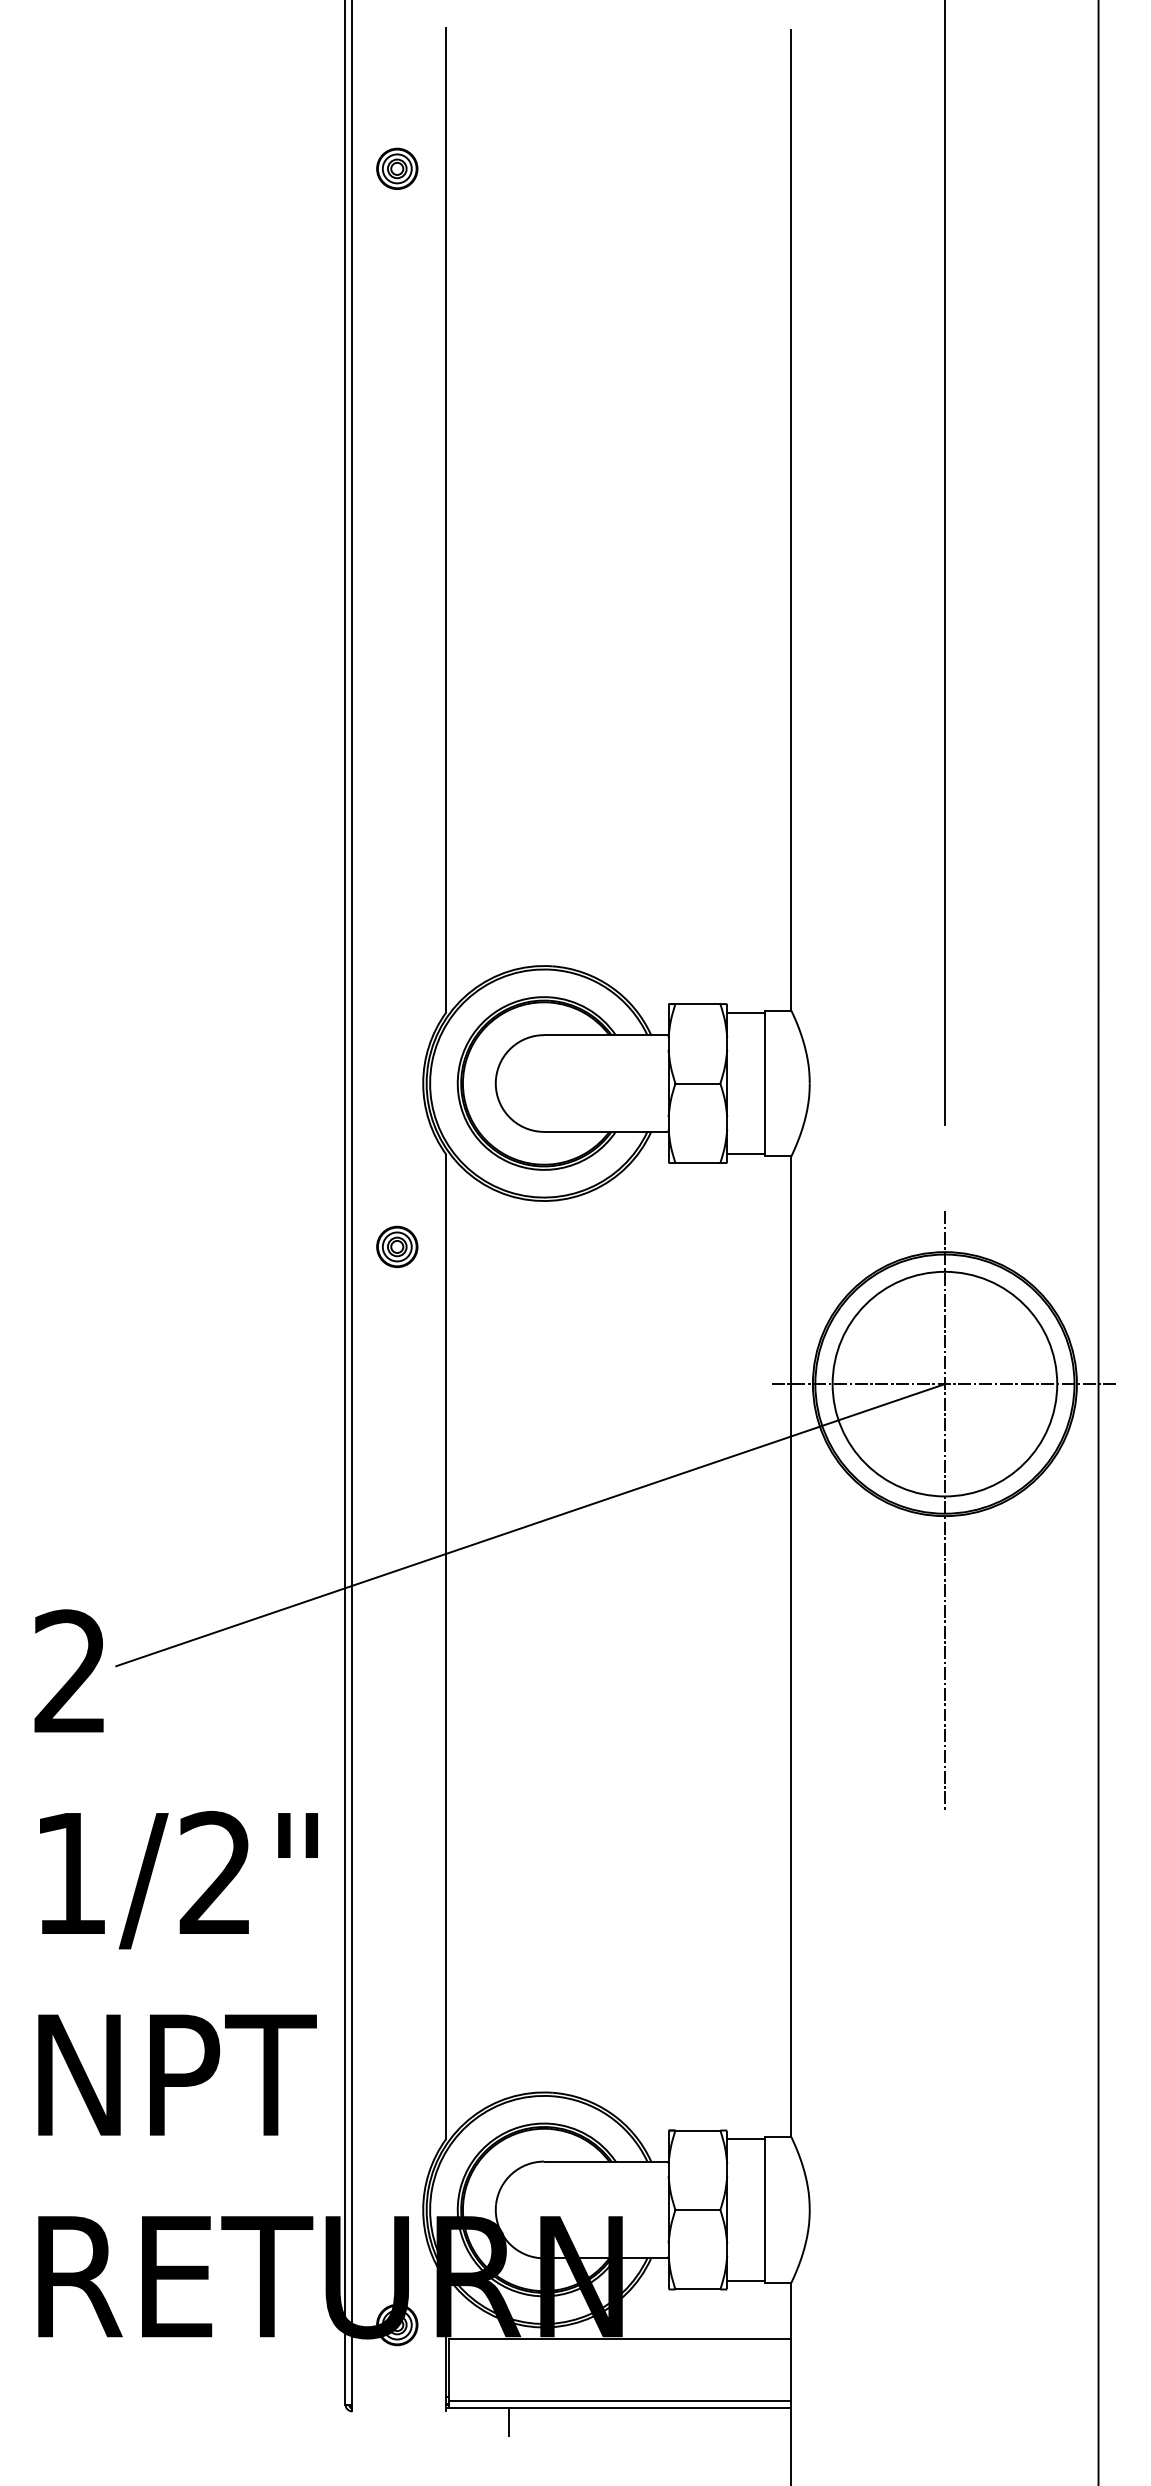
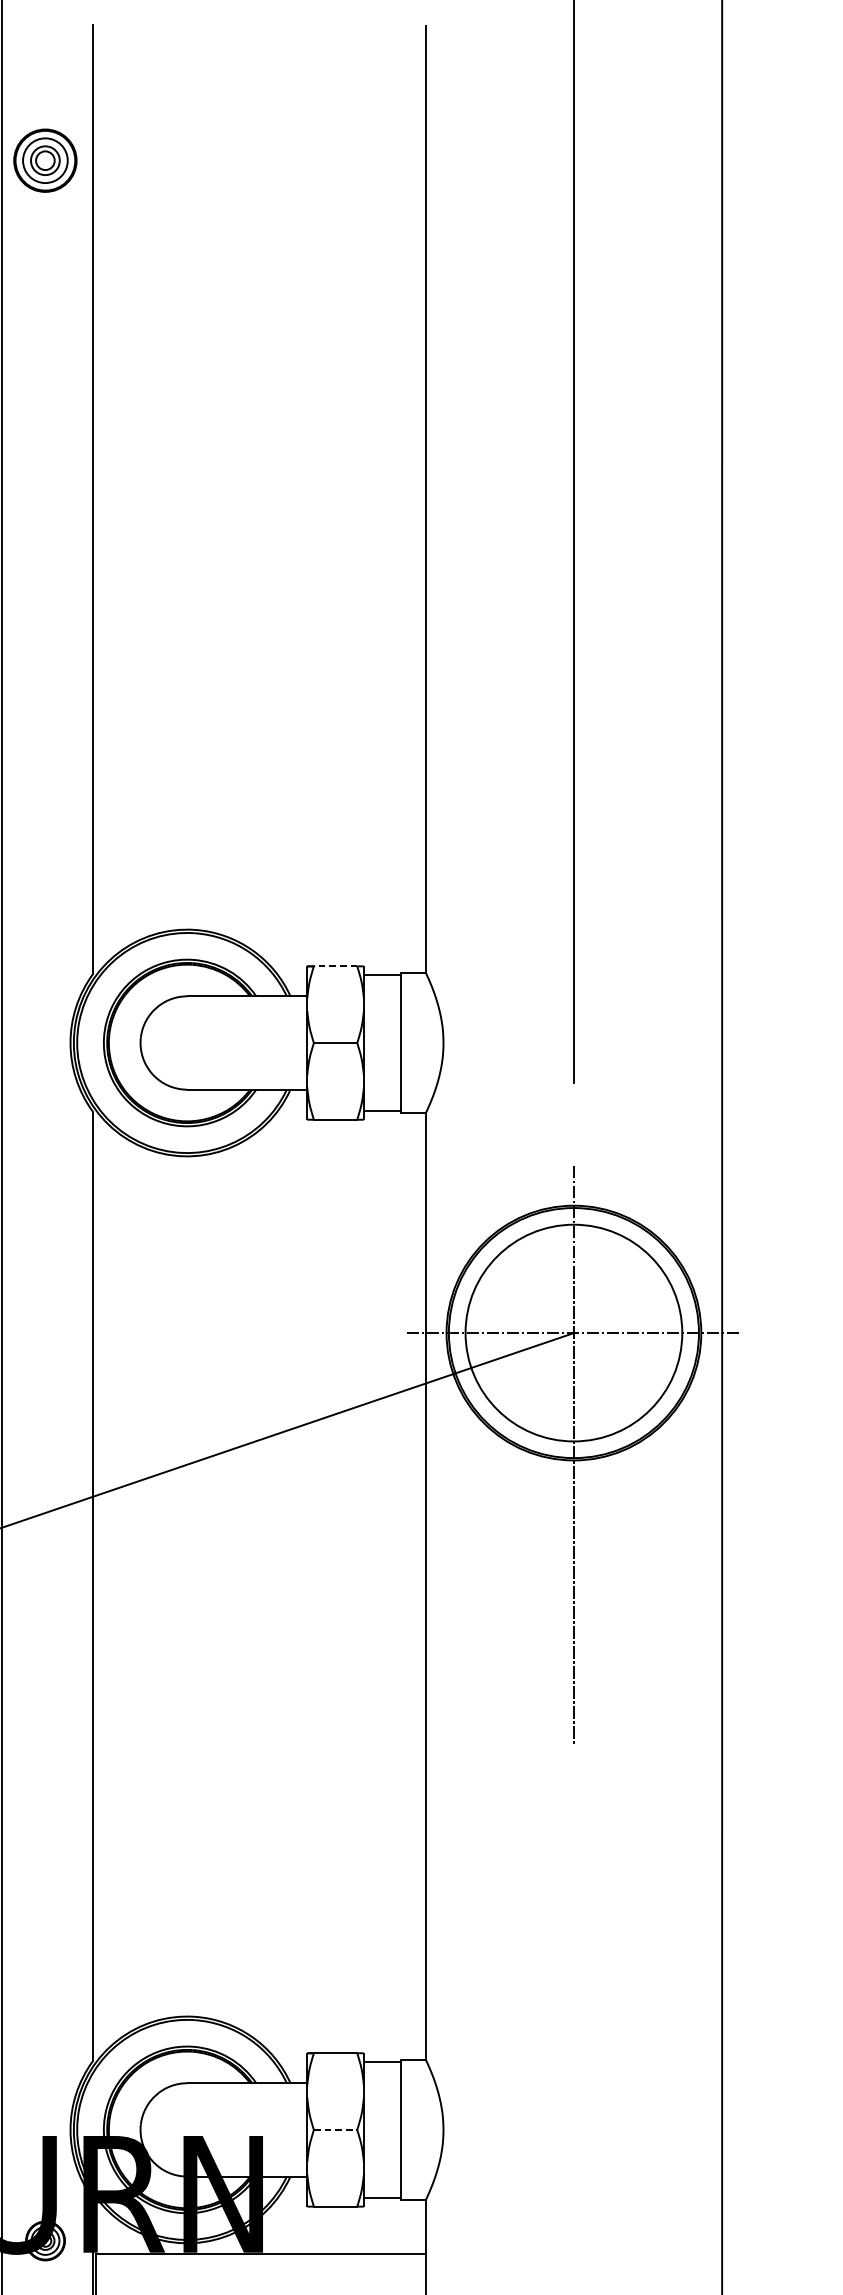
part: (397, 168) -> (45, 160), size x1.6
line: (697, 1004) -> (335, 966), solid -> dashed
part: (397, 1246) -> (45, 1200), removed
line: (698, 2210) -> (336, 2130), solid -> dashed

